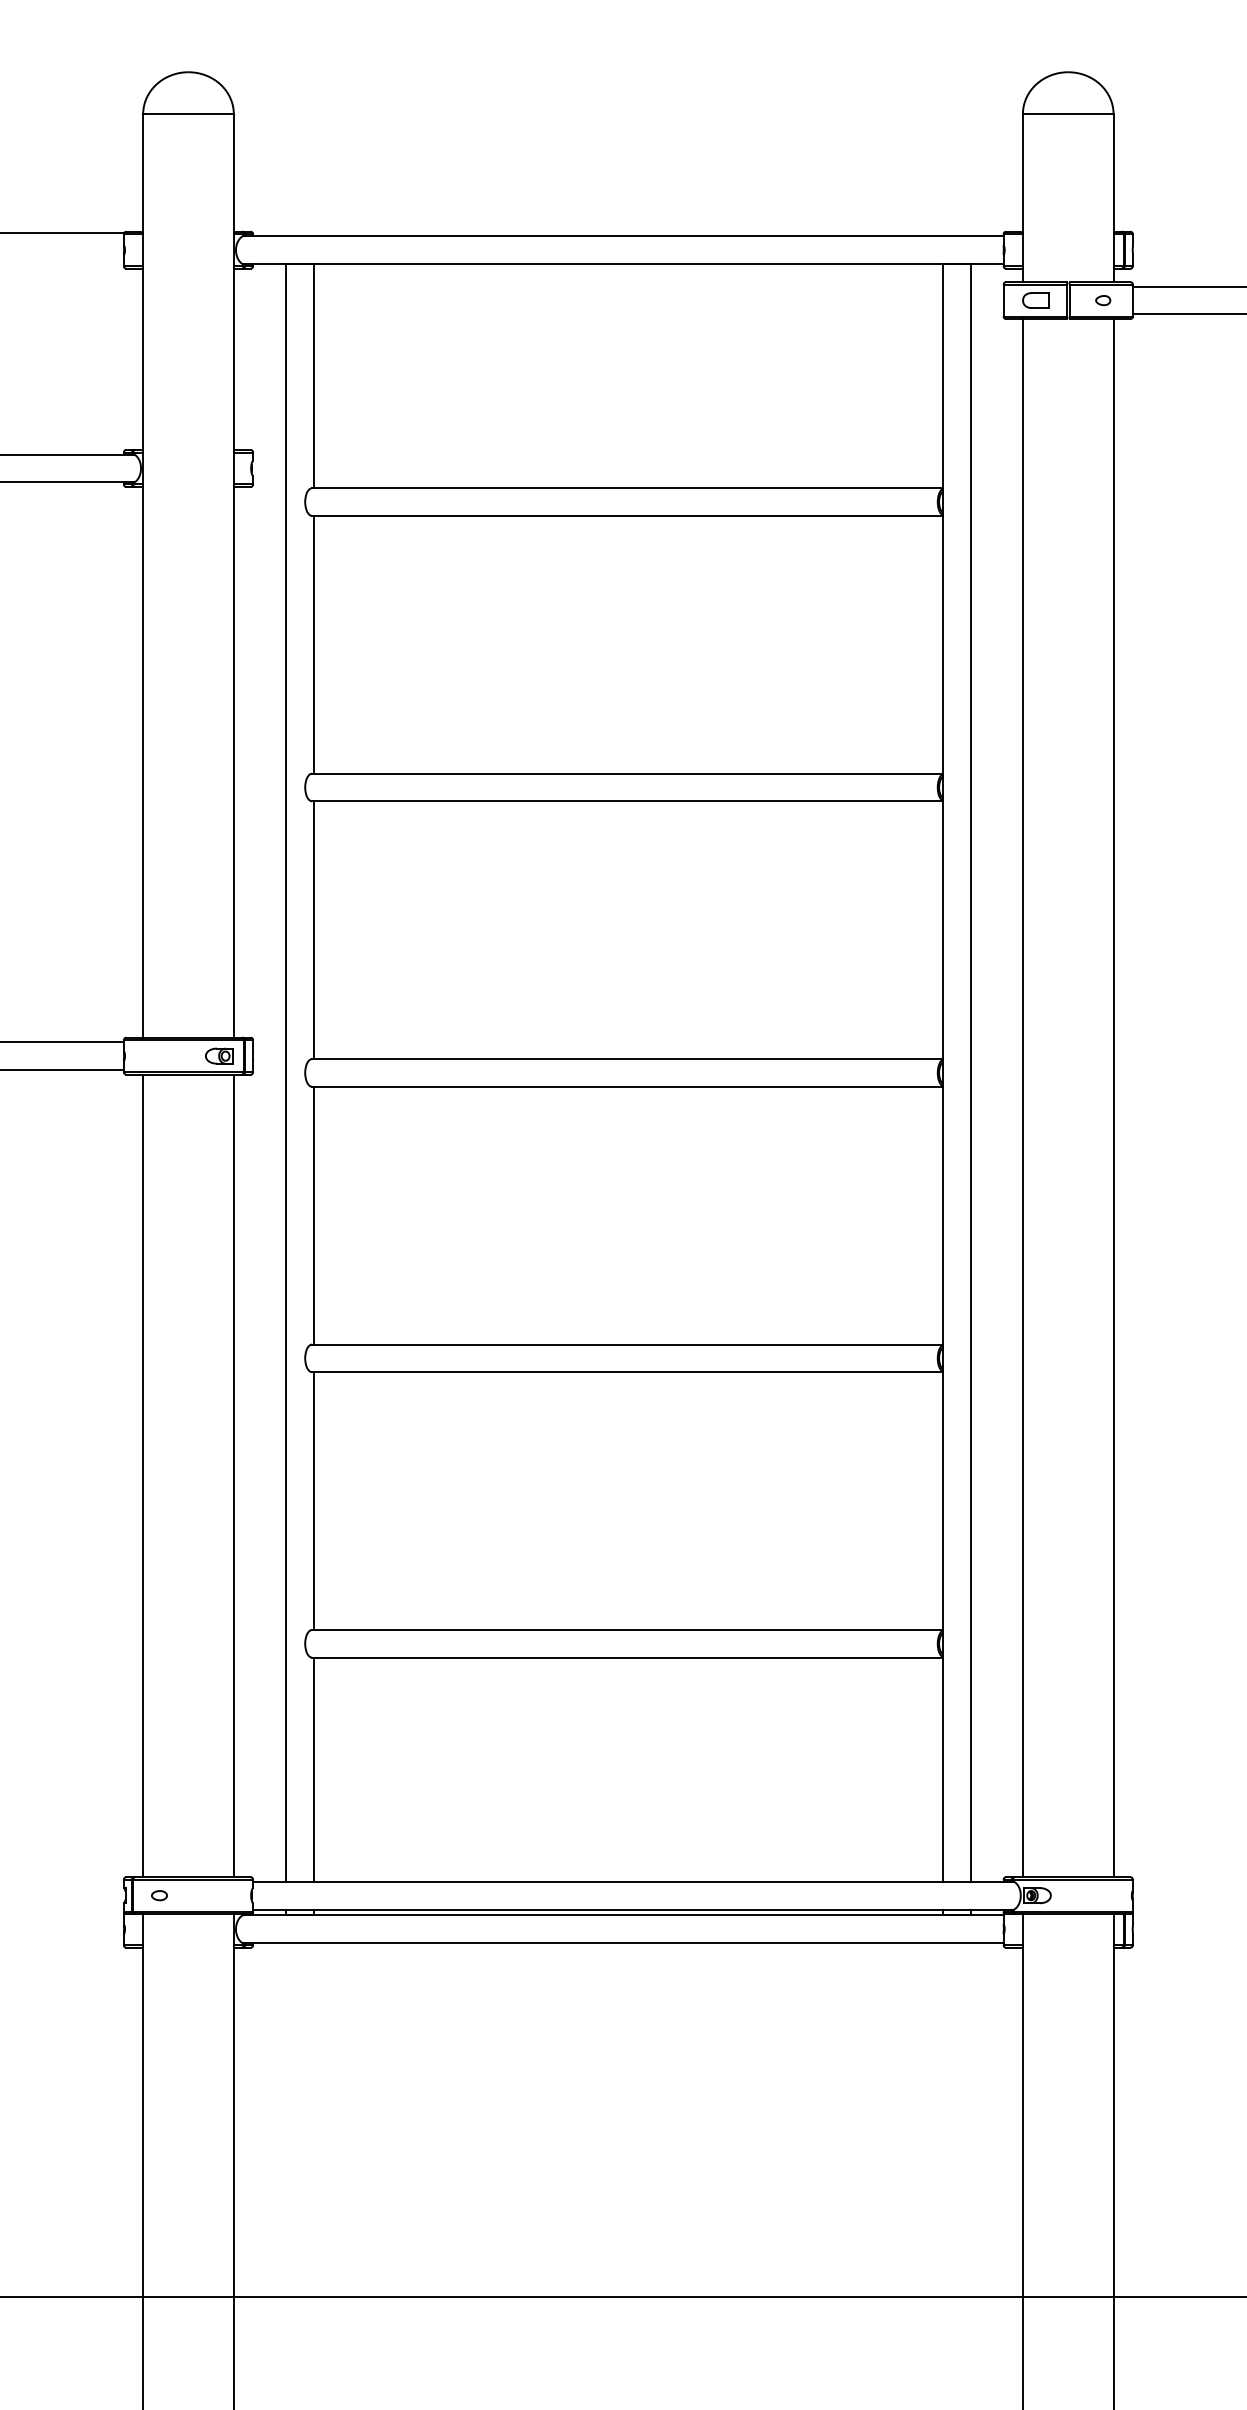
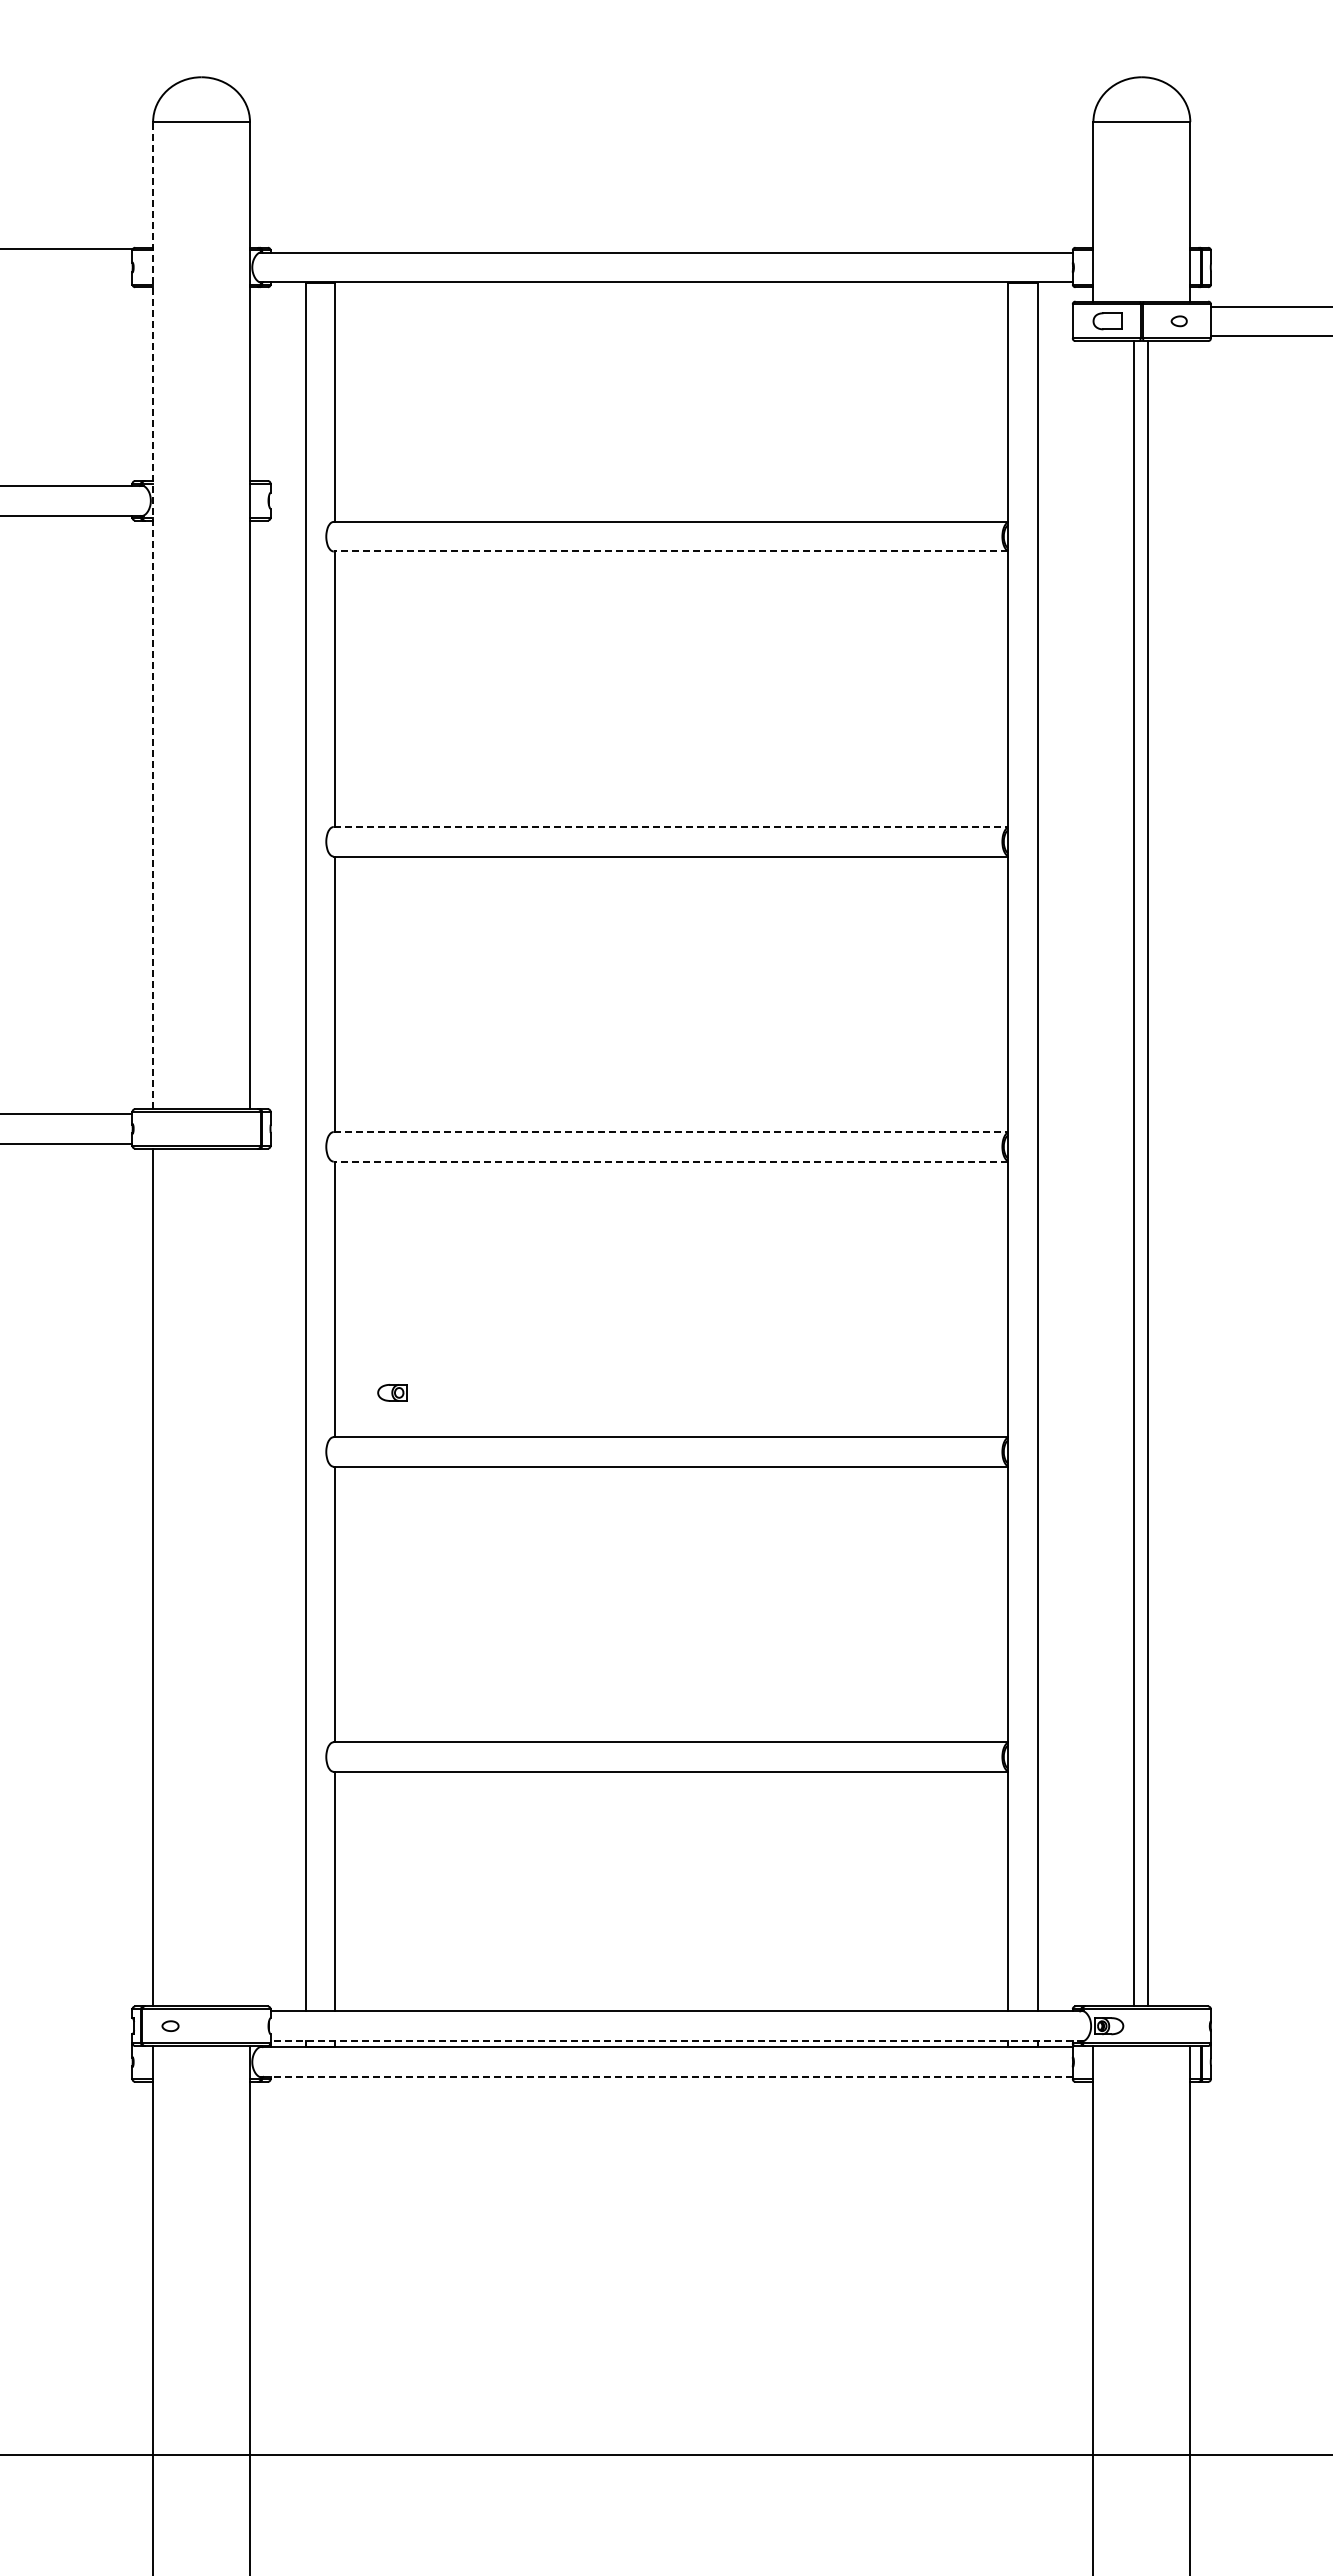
line: (627, 515) -> (670, 551), solid -> dashed
line: (143, 575) -> (153, 615), solid -> dashed
line: (628, 773) -> (671, 826), solid -> dashed
part: (219, 1055) -> (392, 1392), moved
line: (628, 1059) -> (671, 1132), solid -> dashed
line: (627, 1086) -> (670, 1161), solid -> dashed
line: (1023, 1097) -> (1134, 1173), moved
line: (1113, 1097) -> (1148, 1173), moved
line: (234, 1475) -> (250, 1577), removed
line: (633, 1909) -> (677, 2041), solid -> dashed
line: (623, 1942) -> (666, 2076), solid -> dashed

